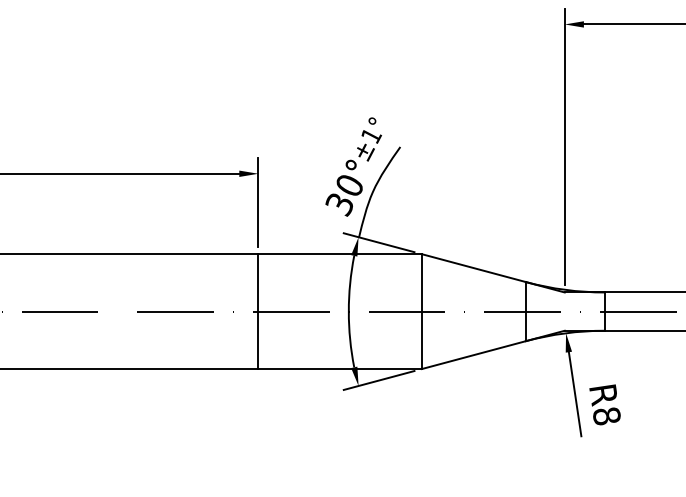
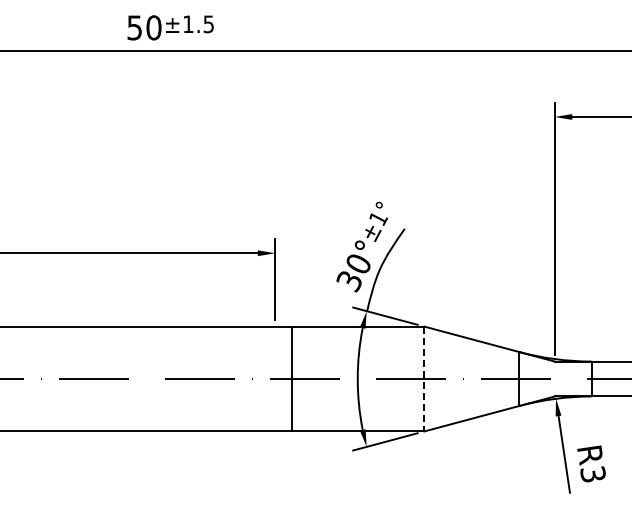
line: (258, 311) -> (292, 378), moved
line: (421, 312) -> (424, 379), solid -> dashed
text: (606, 416) -> (592, 474), R8 -> R3

